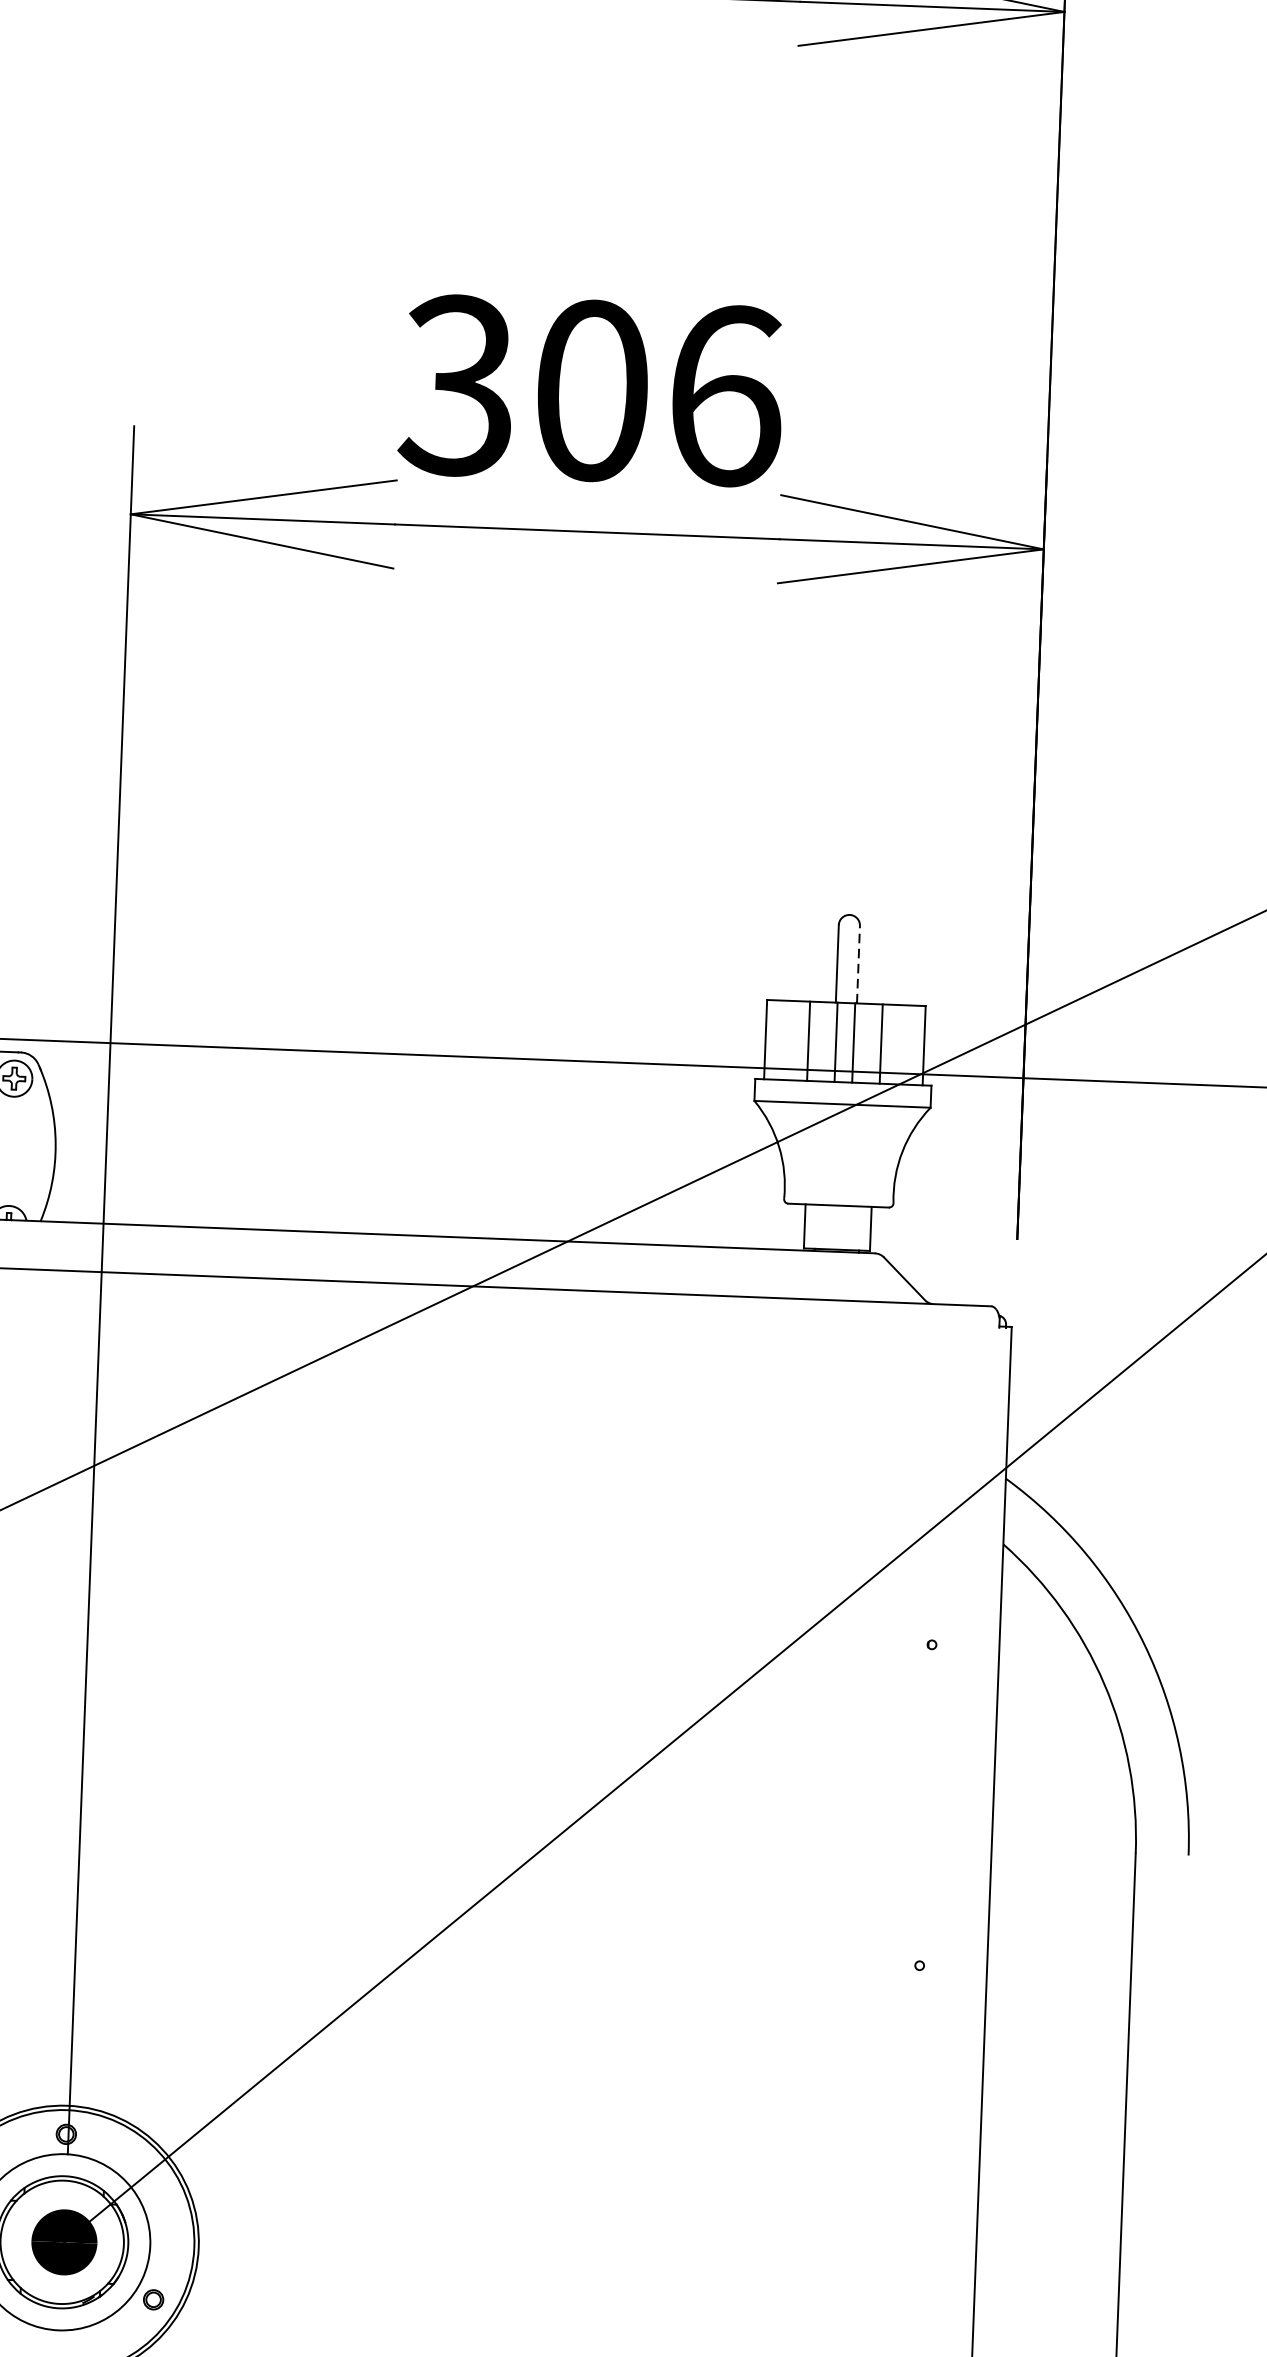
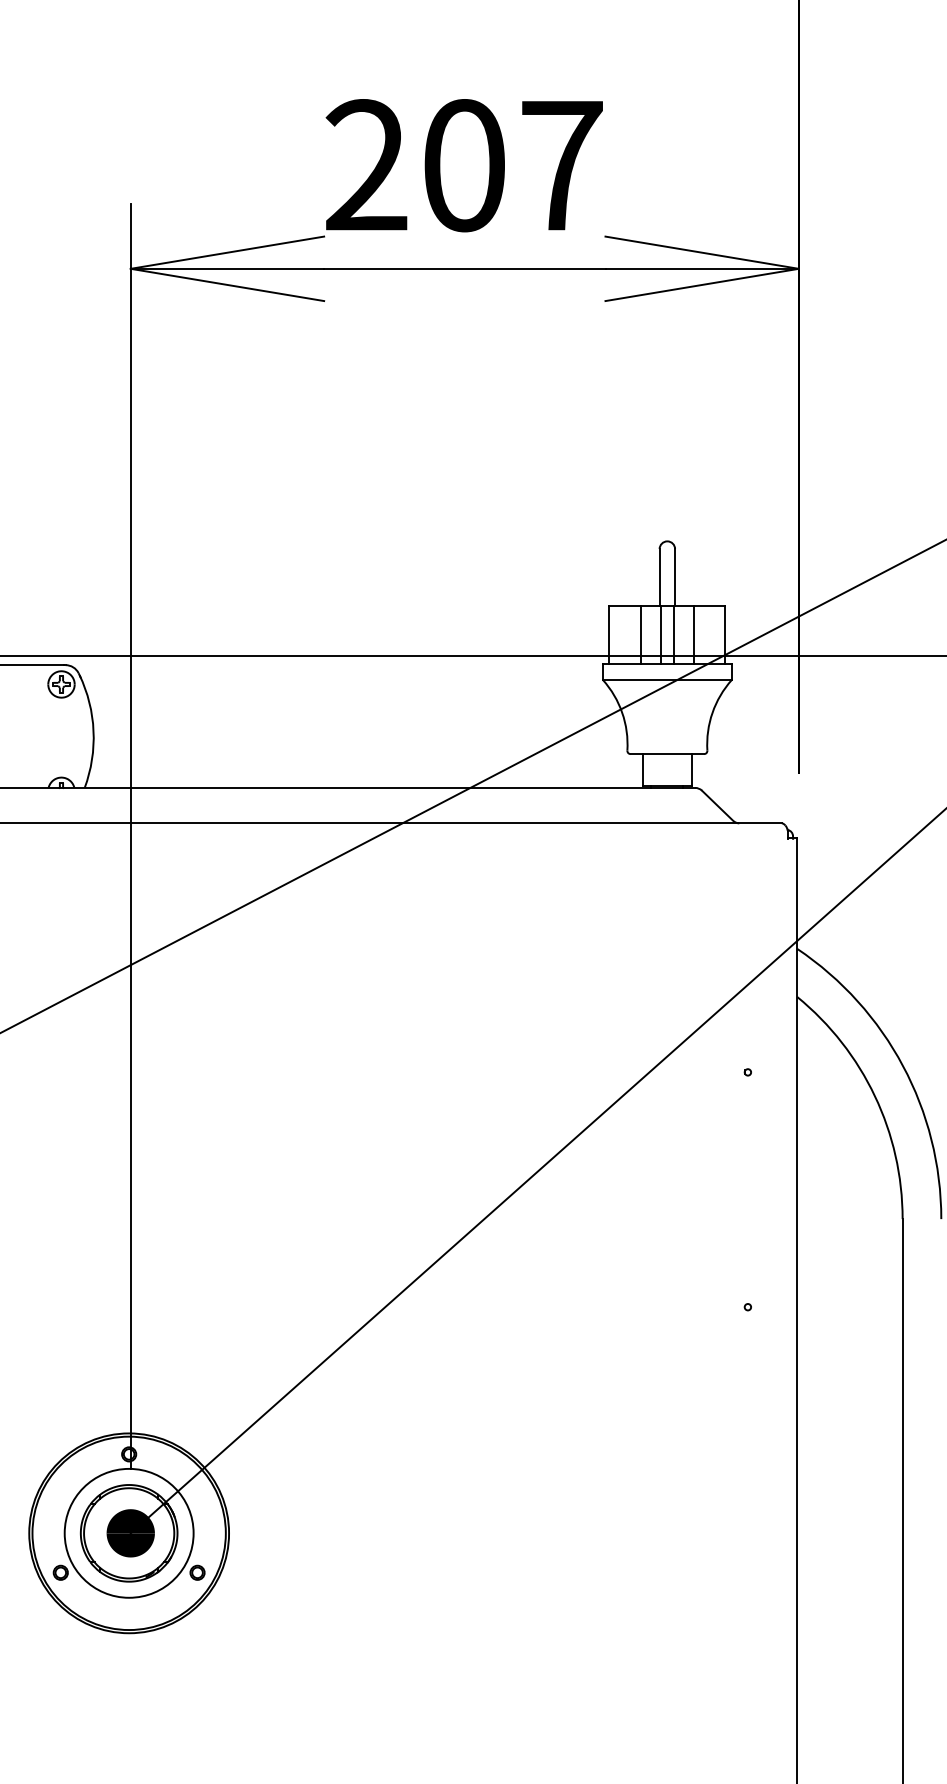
text: (590, 390) -> (463, 165), 306 -> 207
line: (859, 963) -> (675, 576), dashed -> solid

